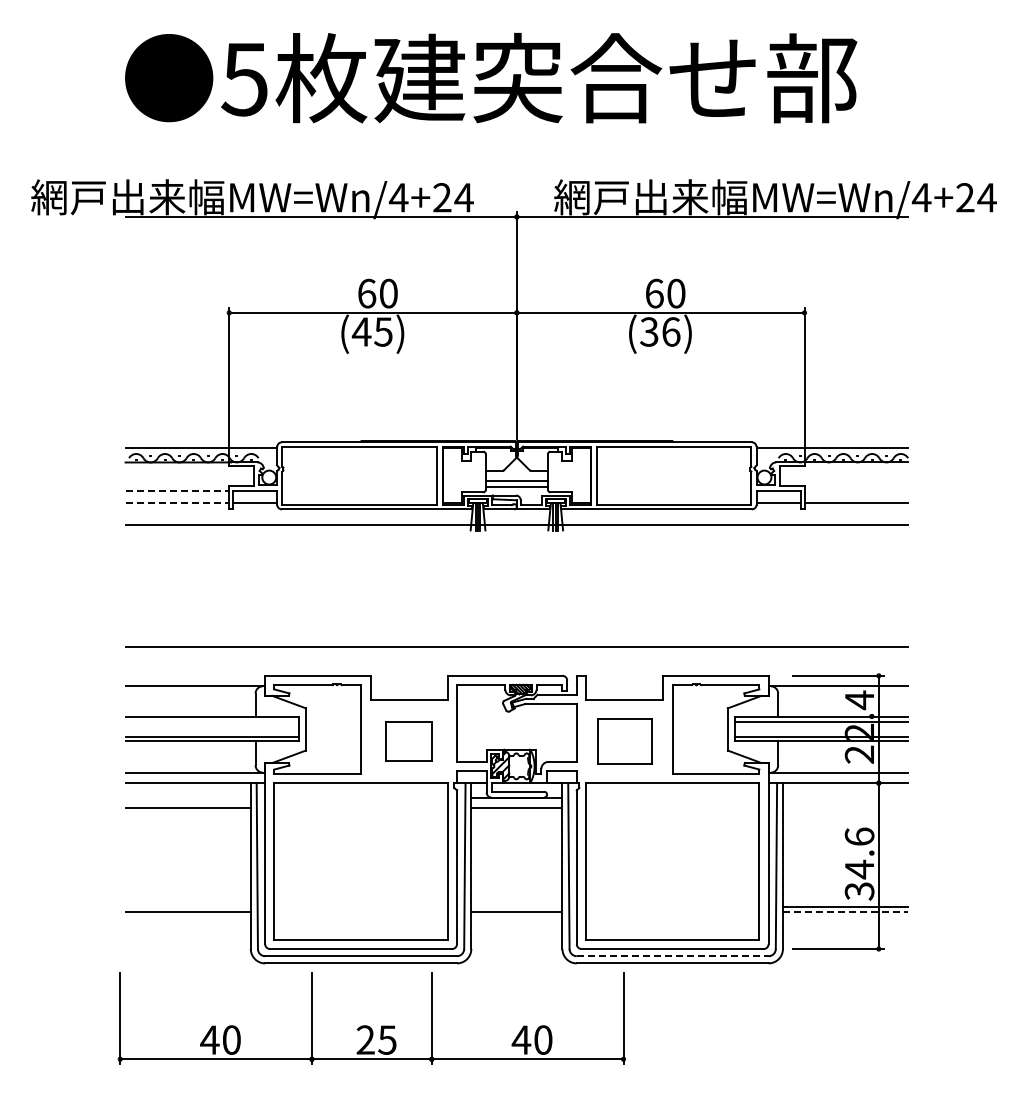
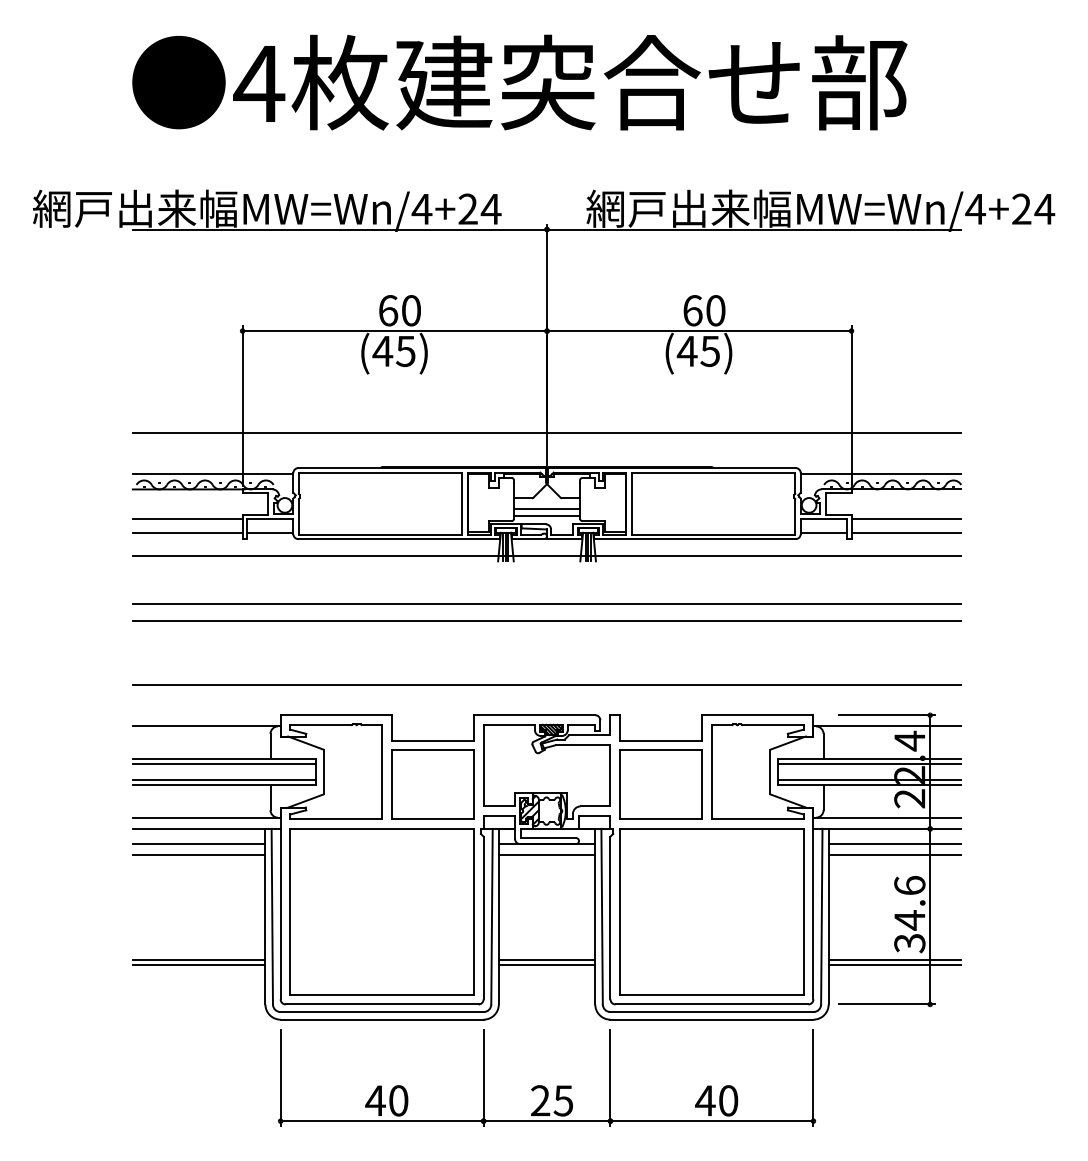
text: (244, 79) -> (258, 84), 5 -> 4
text: (659, 331) -> (698, 350), (36) -> (45)
line: (516, 408) -> (546, 432), added
line: (177, 490) -> (187, 519), dashed -> solid
line: (856, 490) -> (906, 519), added
line: (177, 503) -> (187, 532), dashed -> solid
line: (516, 570) -> (546, 603), added
line: (516, 587) -> (546, 621), added
line: (211, 722) -> (223, 764), added
part: (409, 741) -> (433, 784), size x1.67
part: (624, 741) -> (660, 784), size x1.43
line: (187, 797) -> (198, 844), added
line: (845, 797) -> (894, 844), added
line: (845, 808) -> (894, 855), added
line: (187, 907) -> (198, 960), added
line: (516, 907) -> (546, 960), added
line: (845, 912) -> (894, 965), dashed -> solid
line: (672, 956) -> (711, 1012), dashed -> solid
part: (367, 1025) -> (542, 1085), moved

